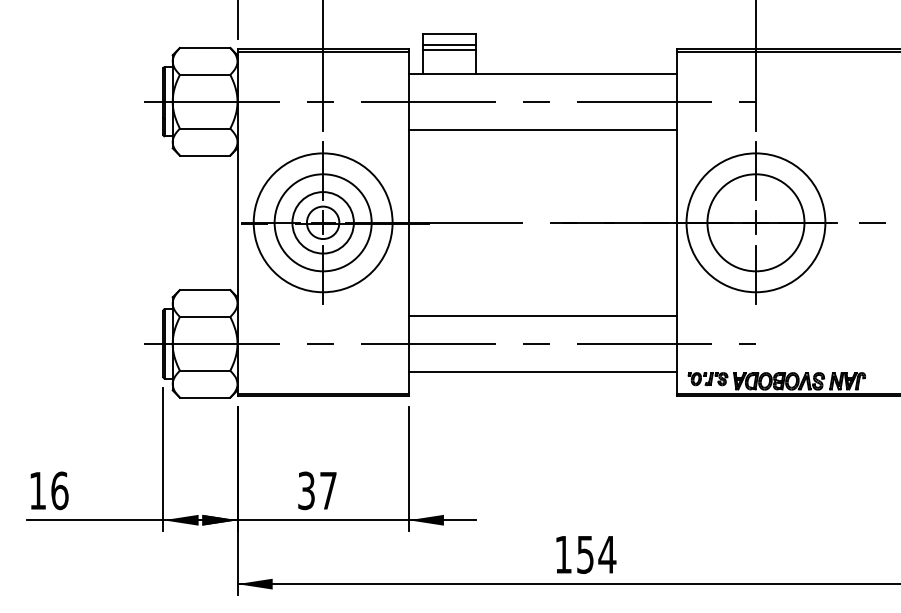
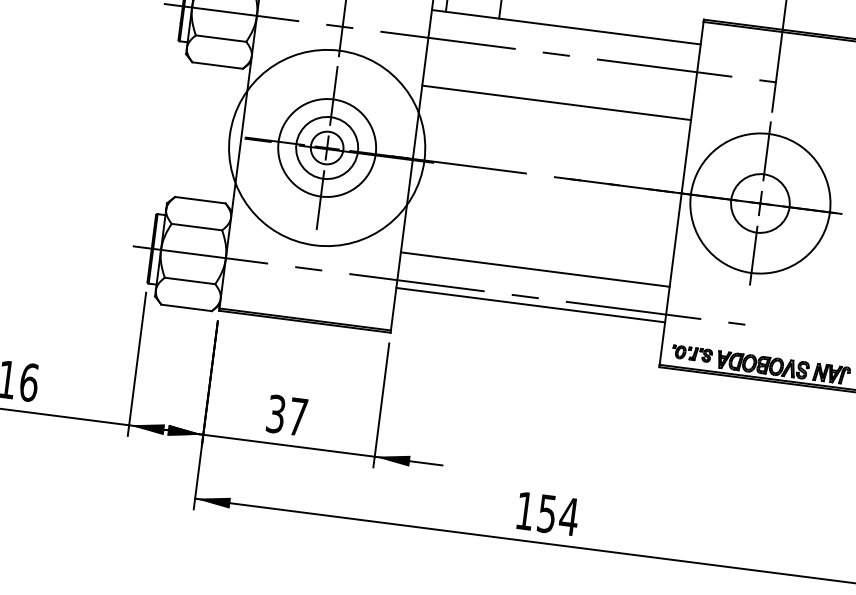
line: (542, 129) -> (556, 102), moved
circle: (322, 222) -> (326, 147), size x1.4
circle: (755, 222) -> (759, 203), size x0.6
line: (542, 371) -> (530, 304), moved

